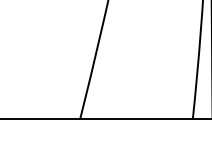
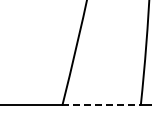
line: (137, 119) -> (102, 105), solid -> dashed

